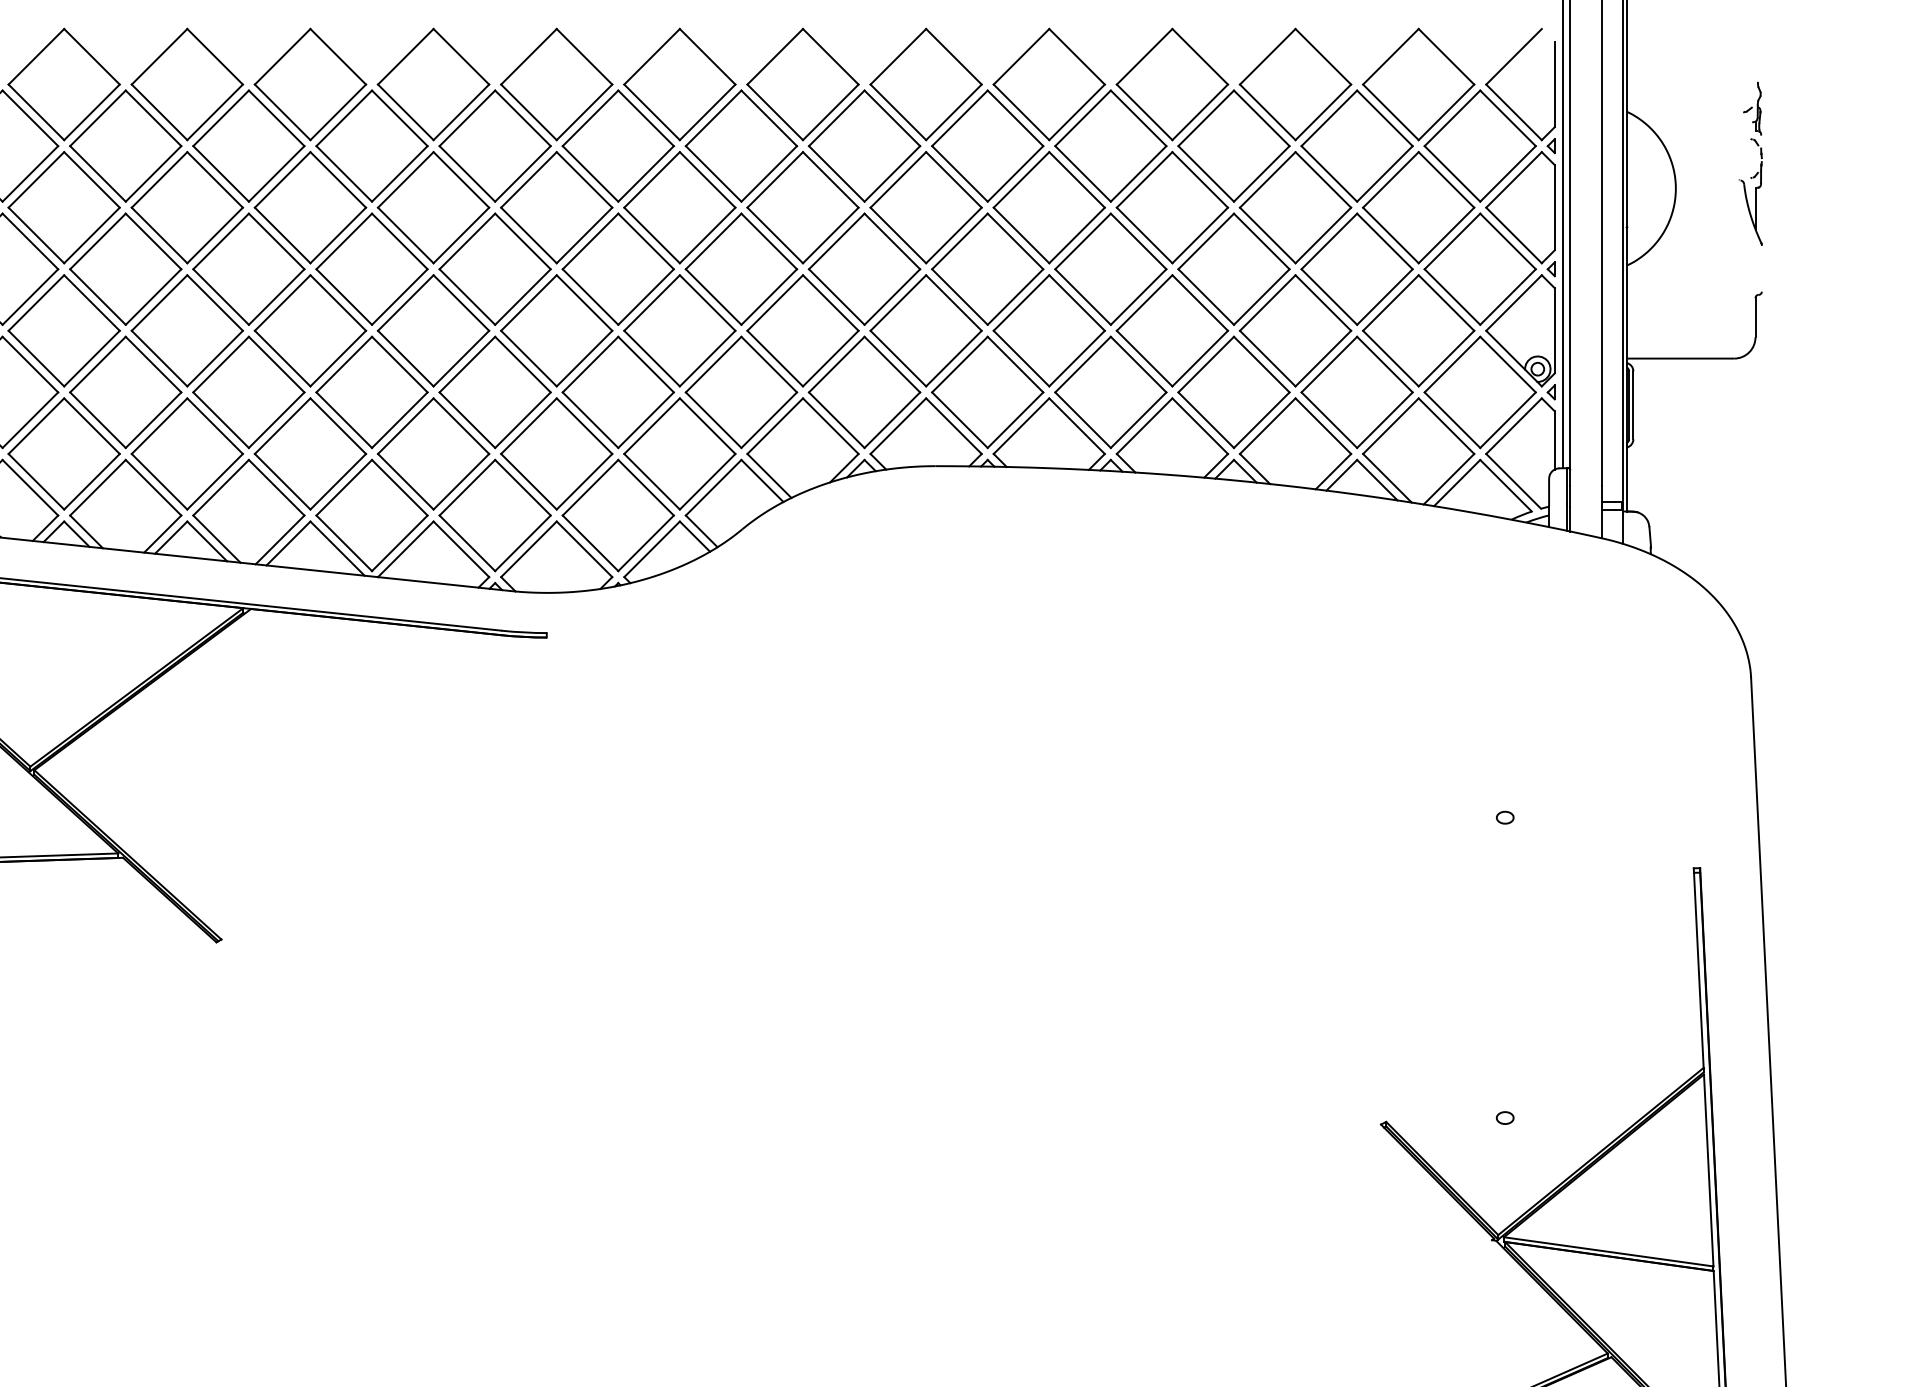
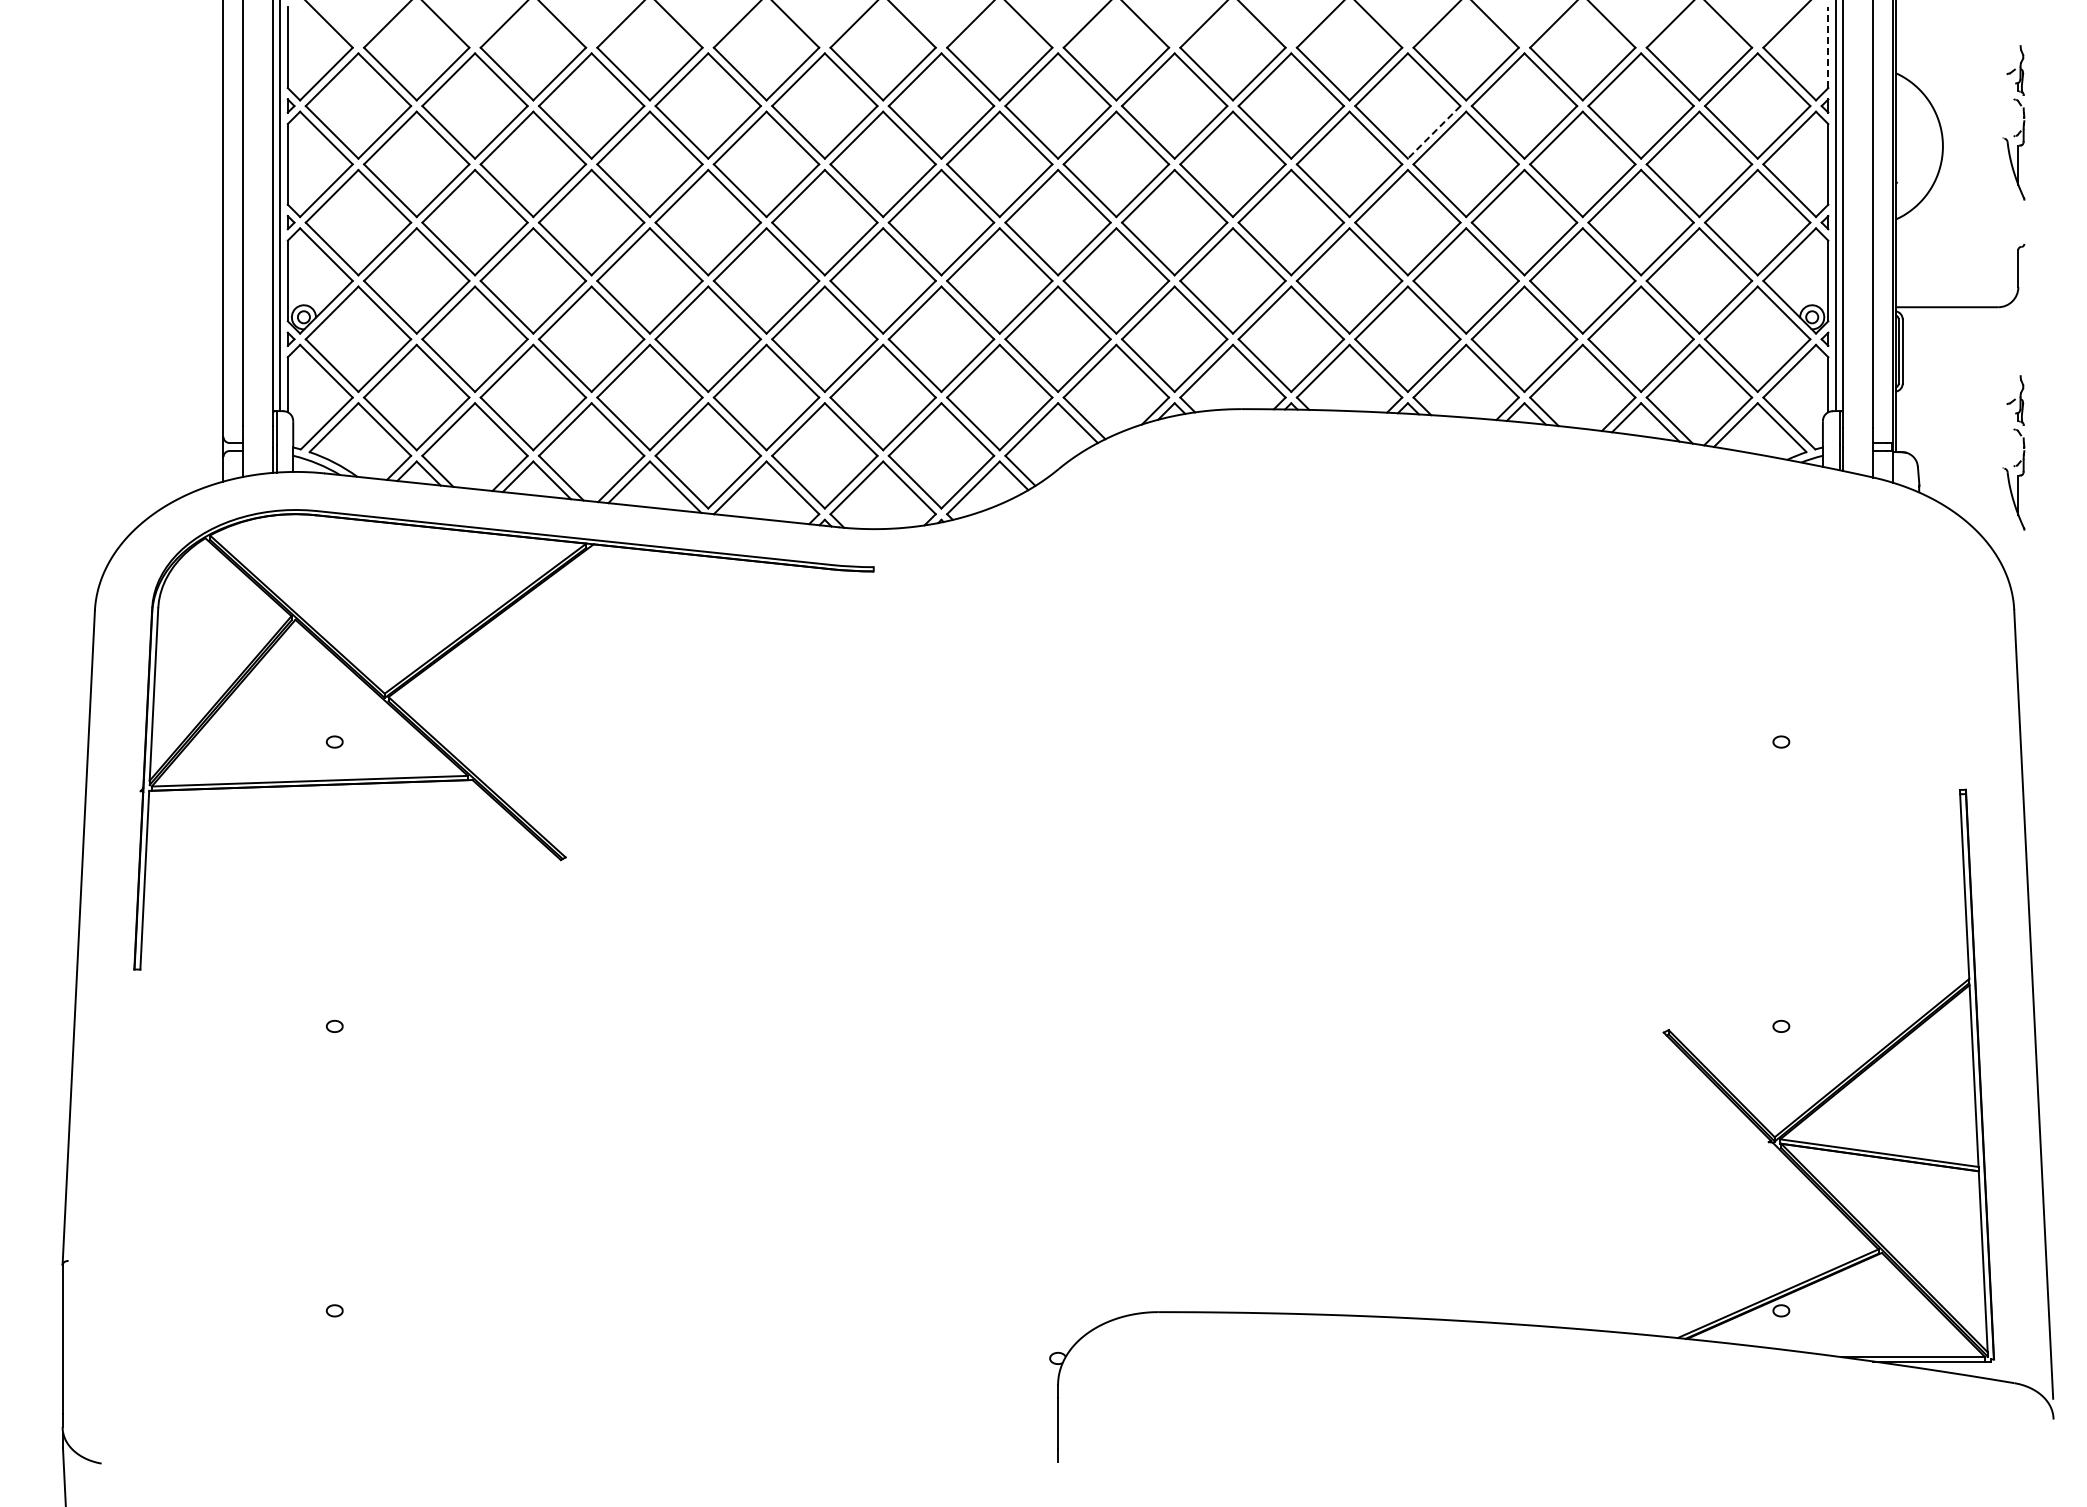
line: (1555, 84) -> (1828, 47), solid -> dashed
line: (1137, 174) -> (1433, 132), solid -> dashed
part: (1759, 514) -> (2022, 454), added

